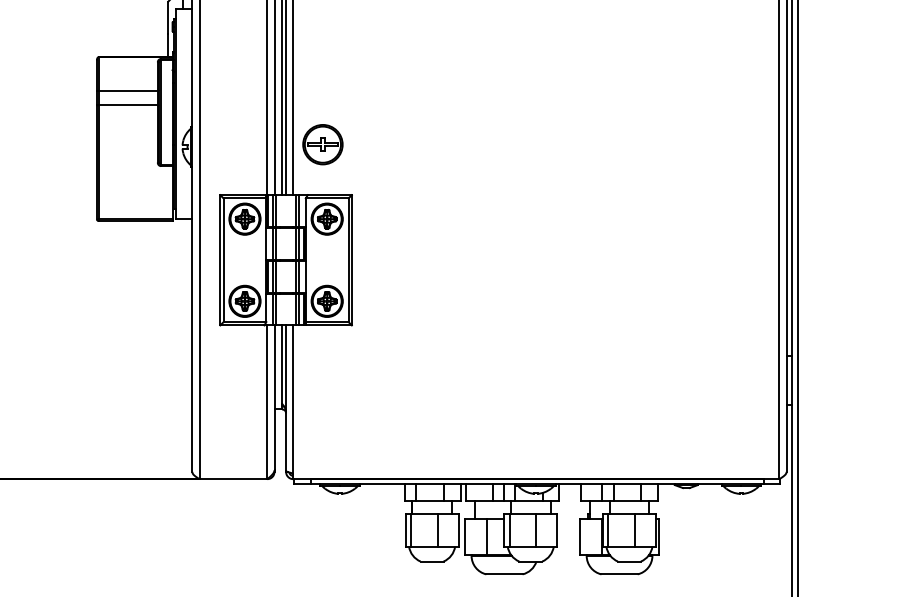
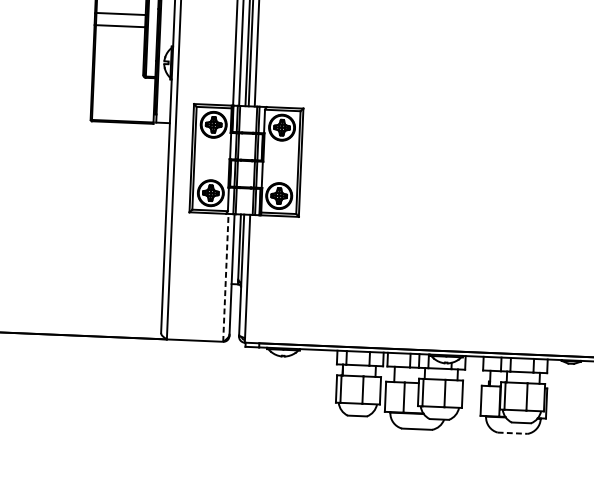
part: (322, 144) -> (280, 65), removed
line: (267, 402) -> (226, 278), solid -> dashed
line: (620, 574) -> (513, 433), solid -> dashed

